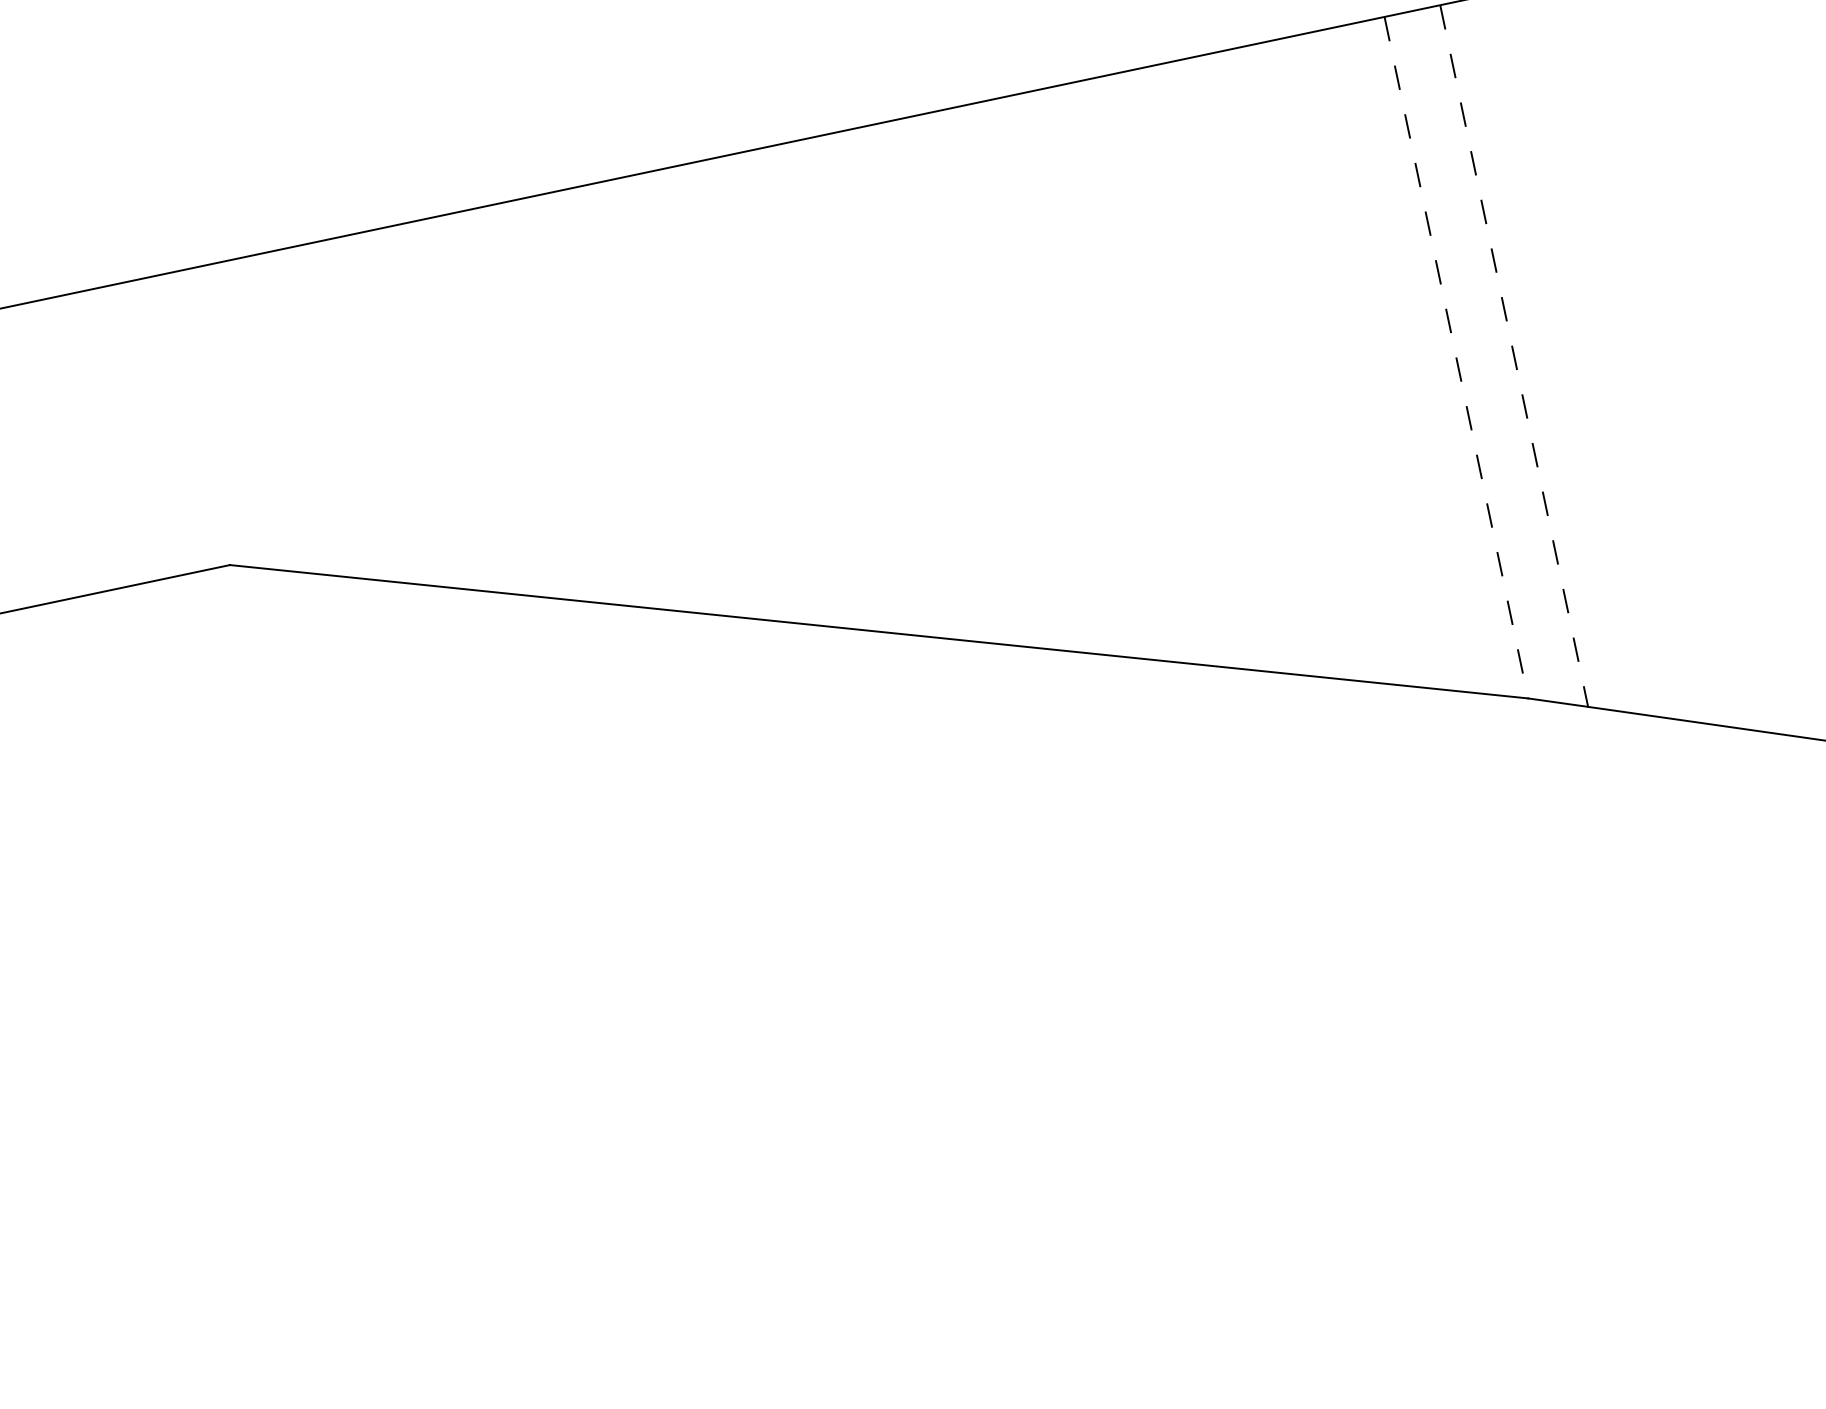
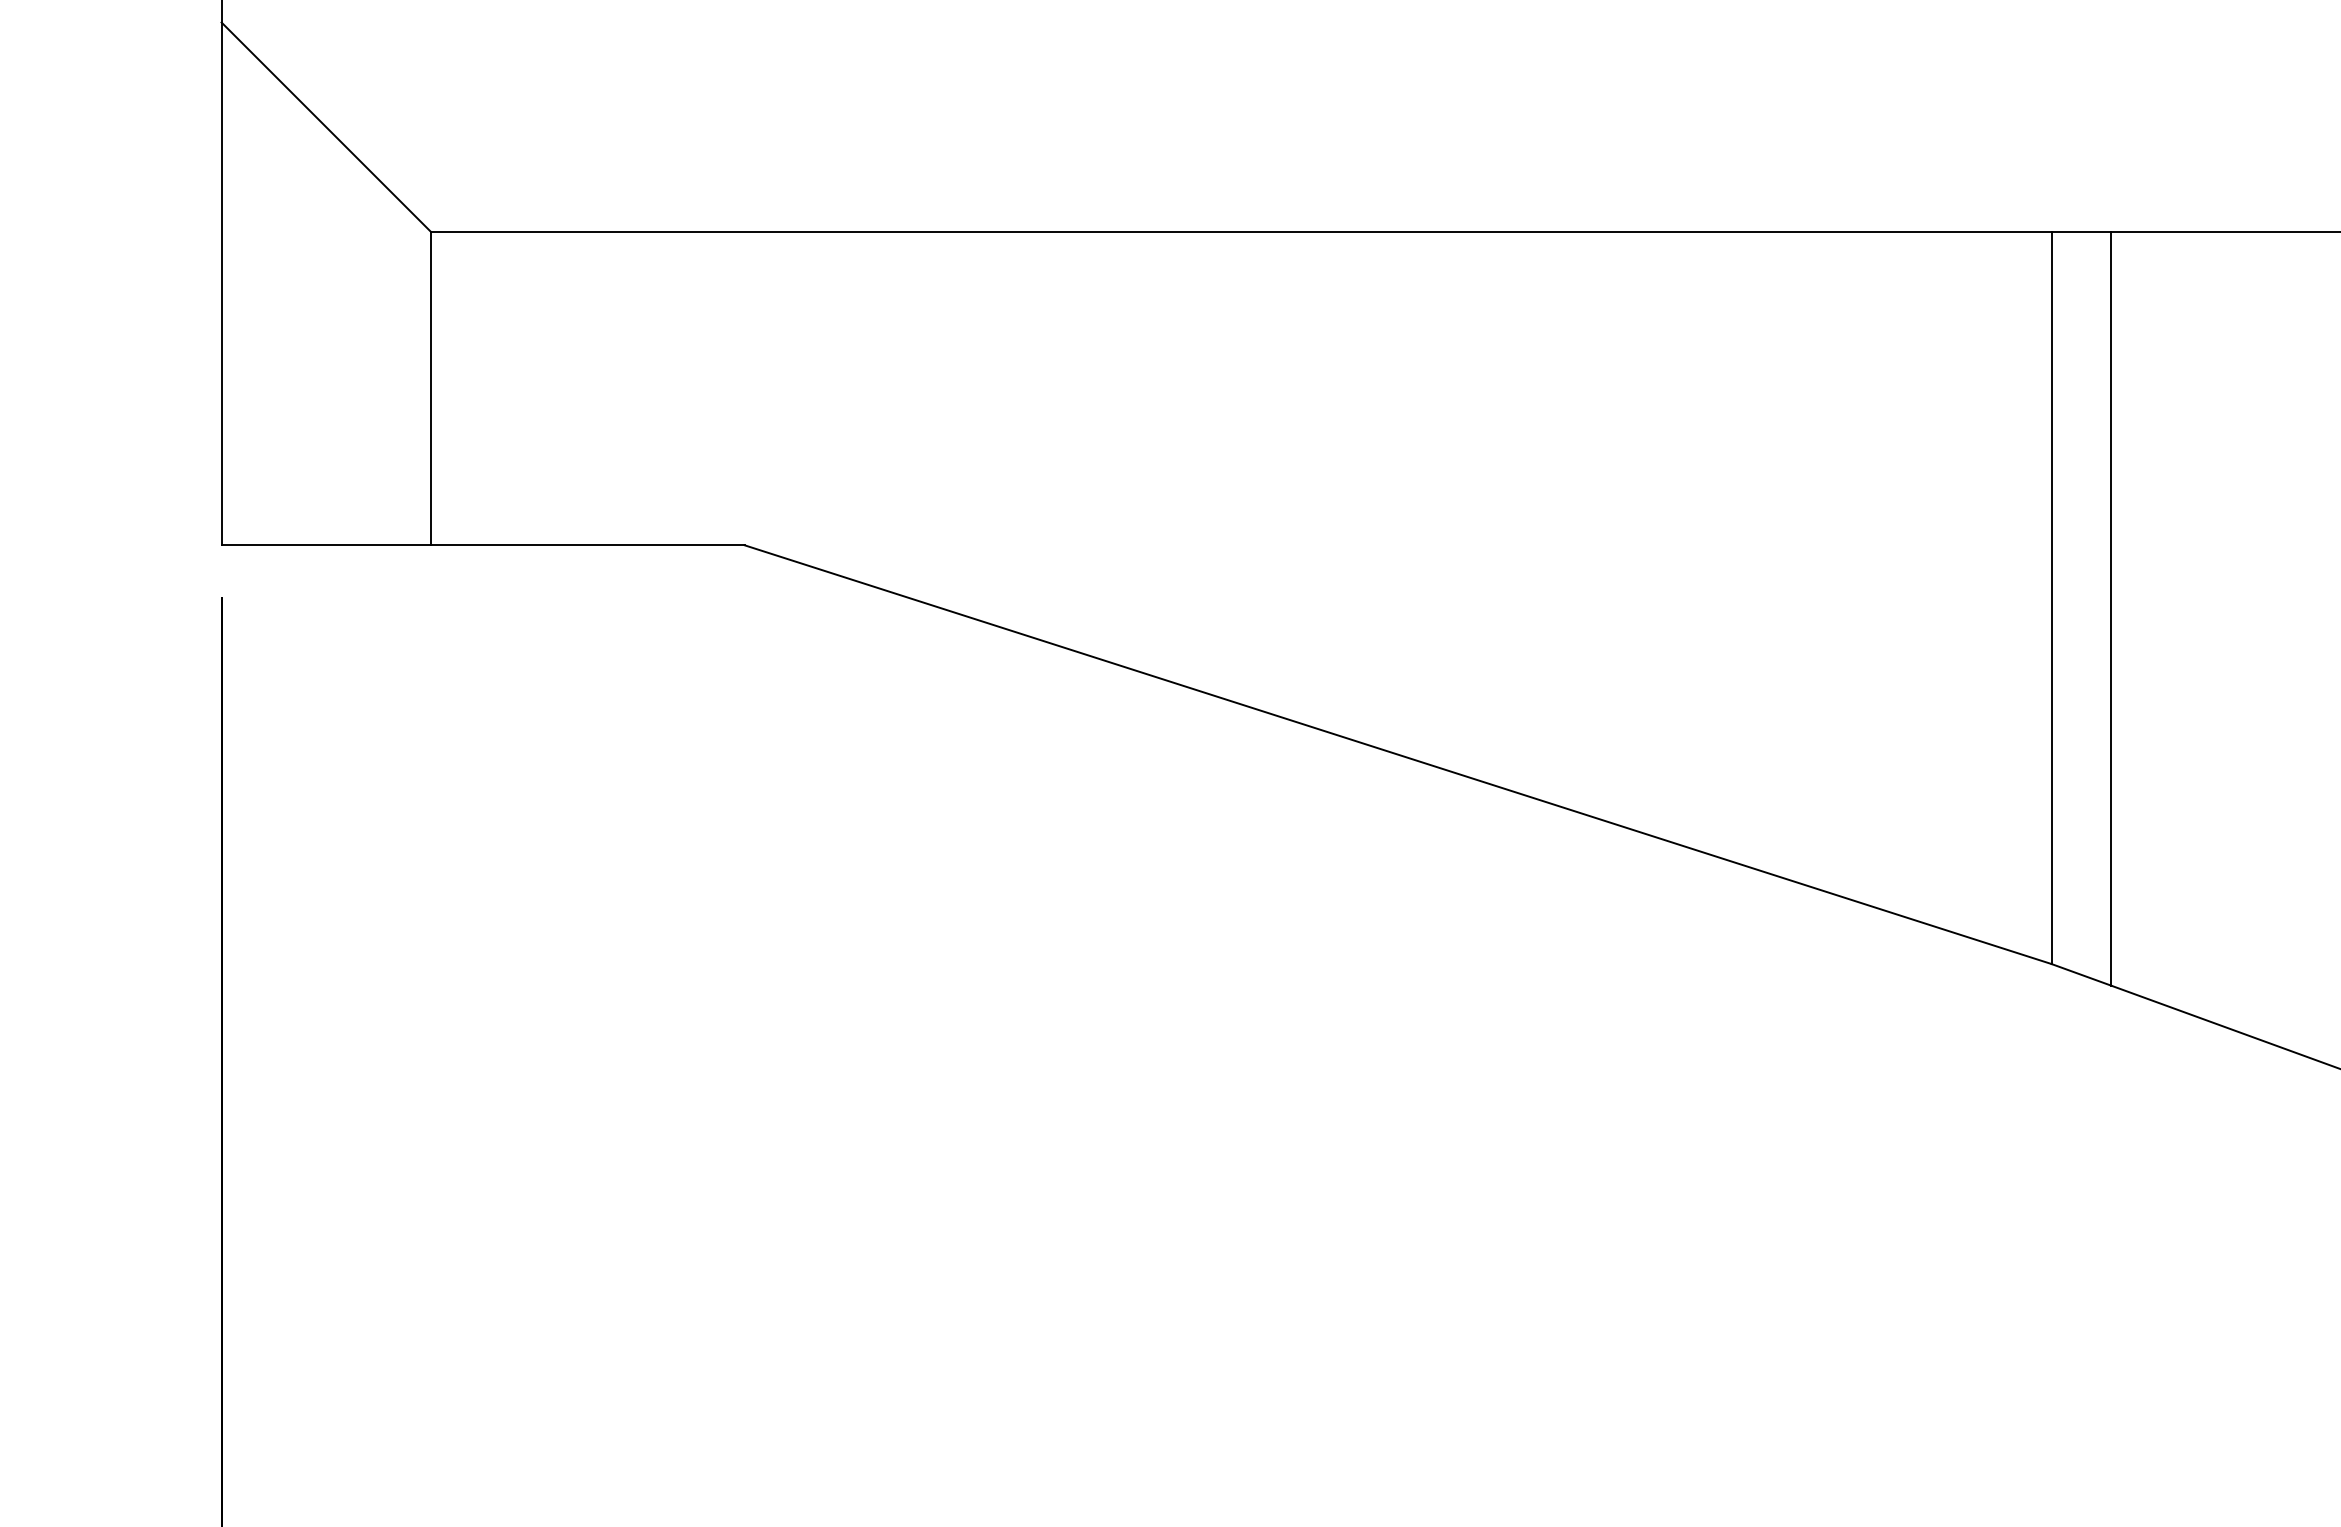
line: (1514, 356) -> (2111, 609), dashed -> solid
line: (1456, 358) -> (2051, 598), dashed -> solid

